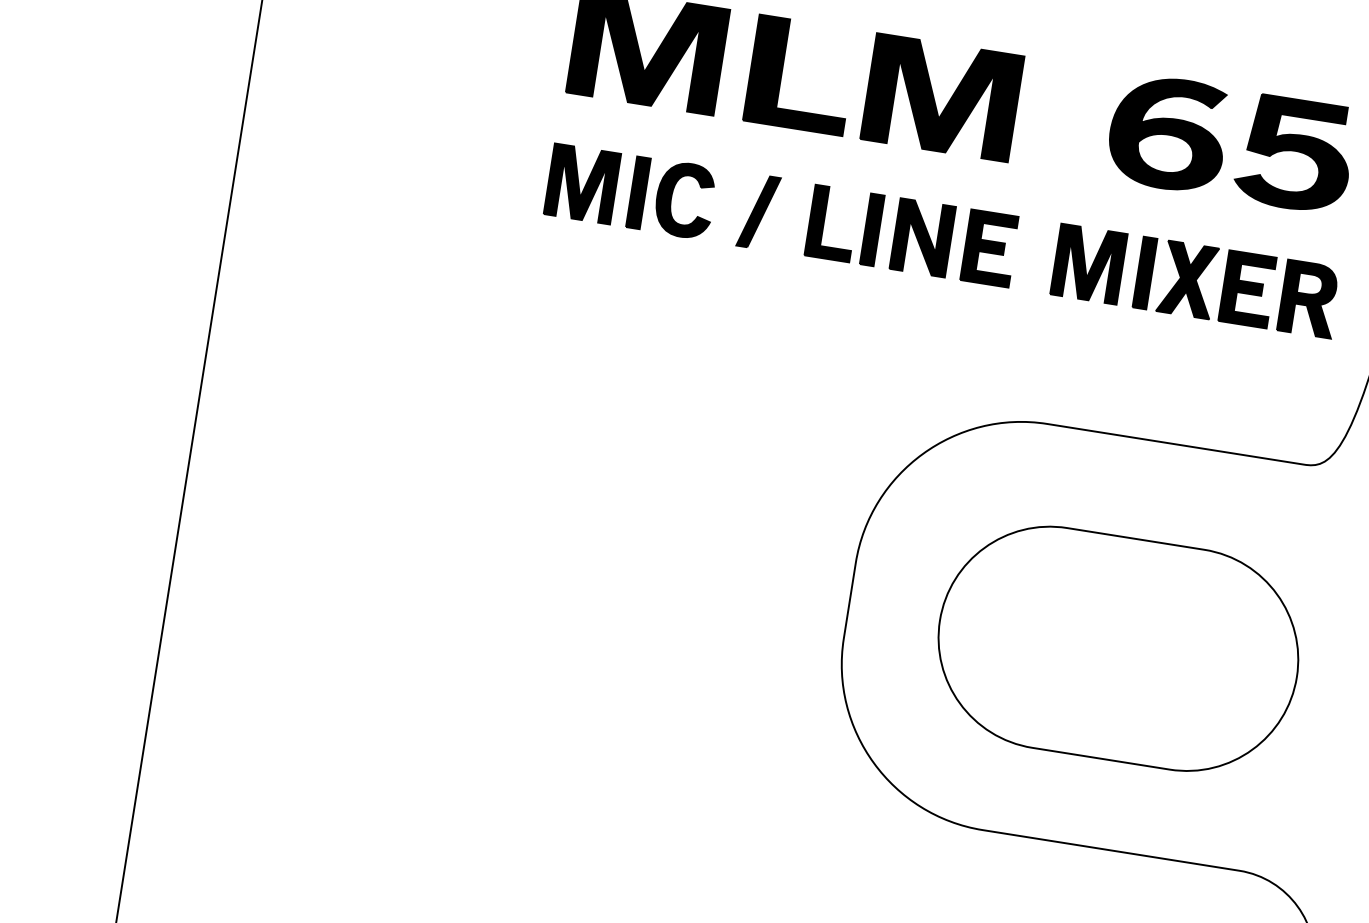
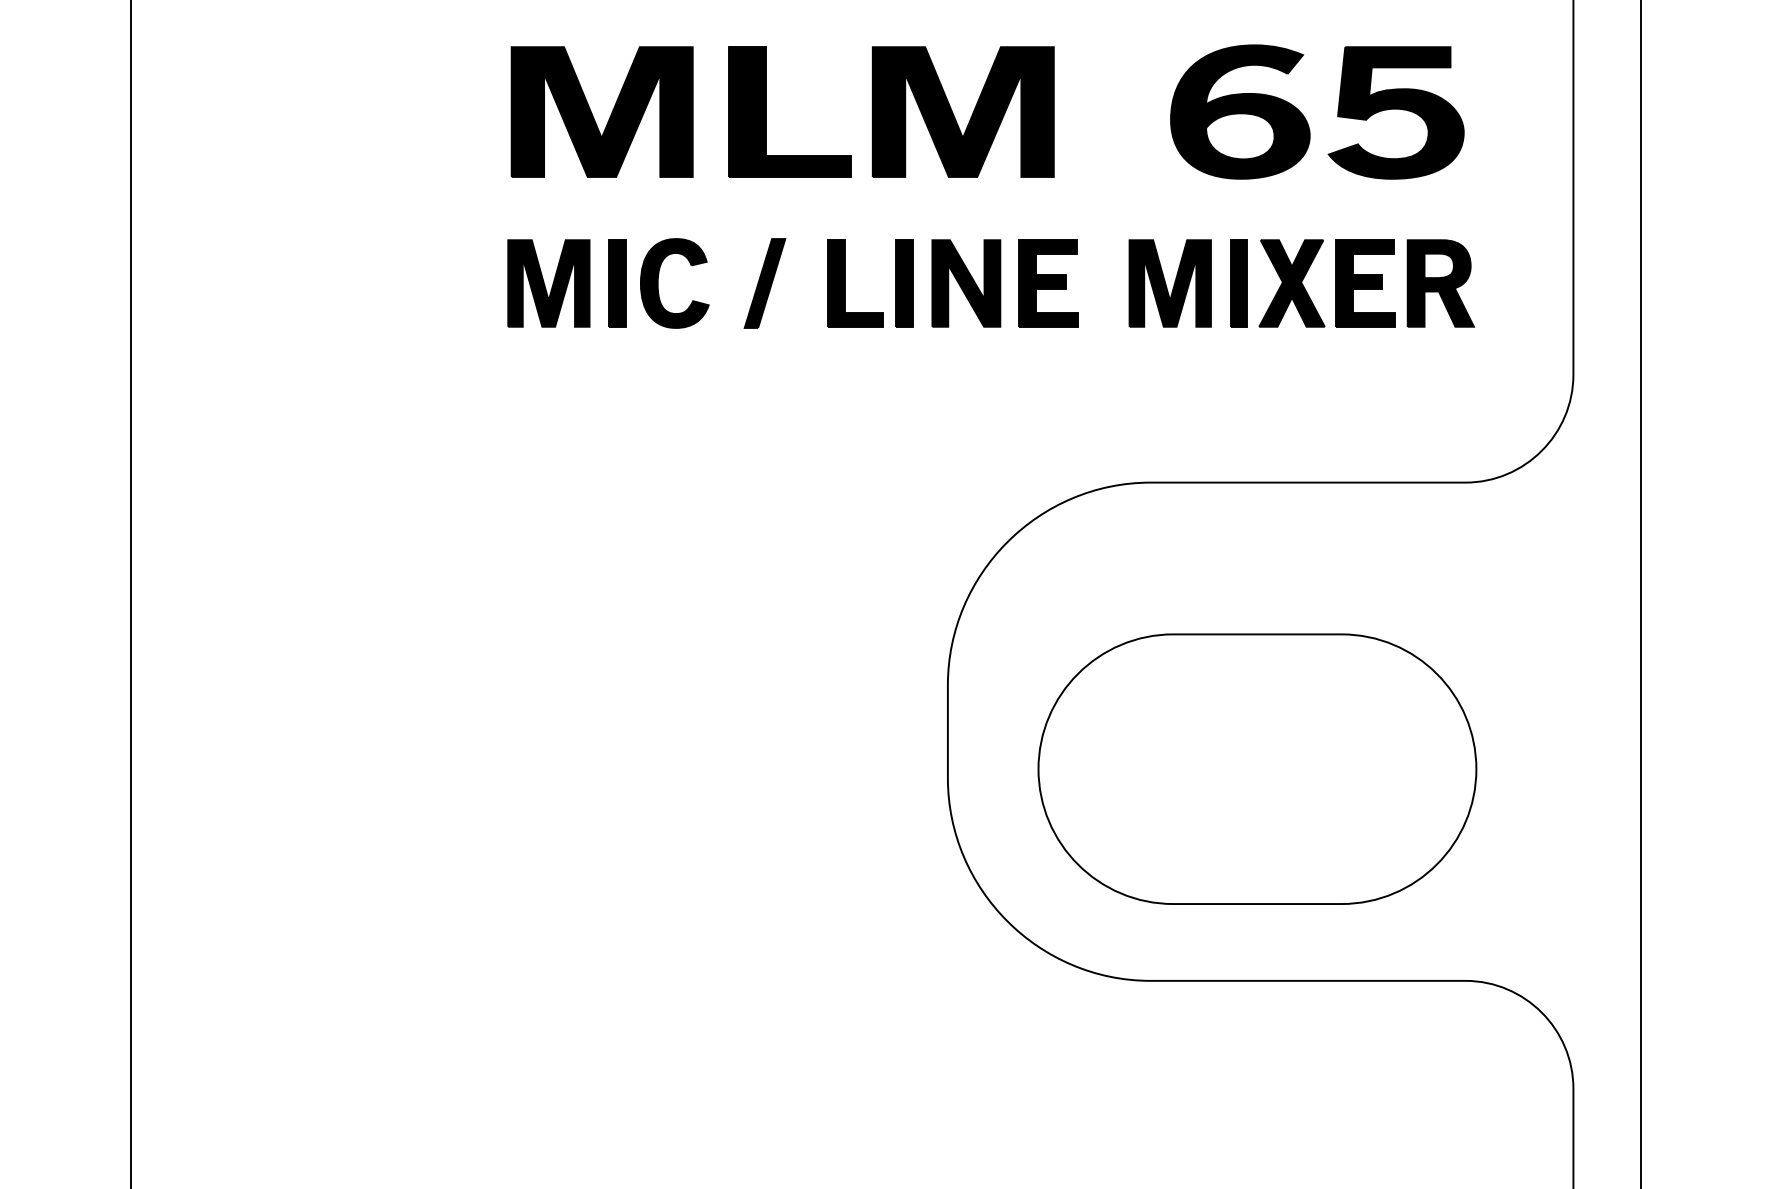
part: (1118, 648) -> (1257, 768), moved

